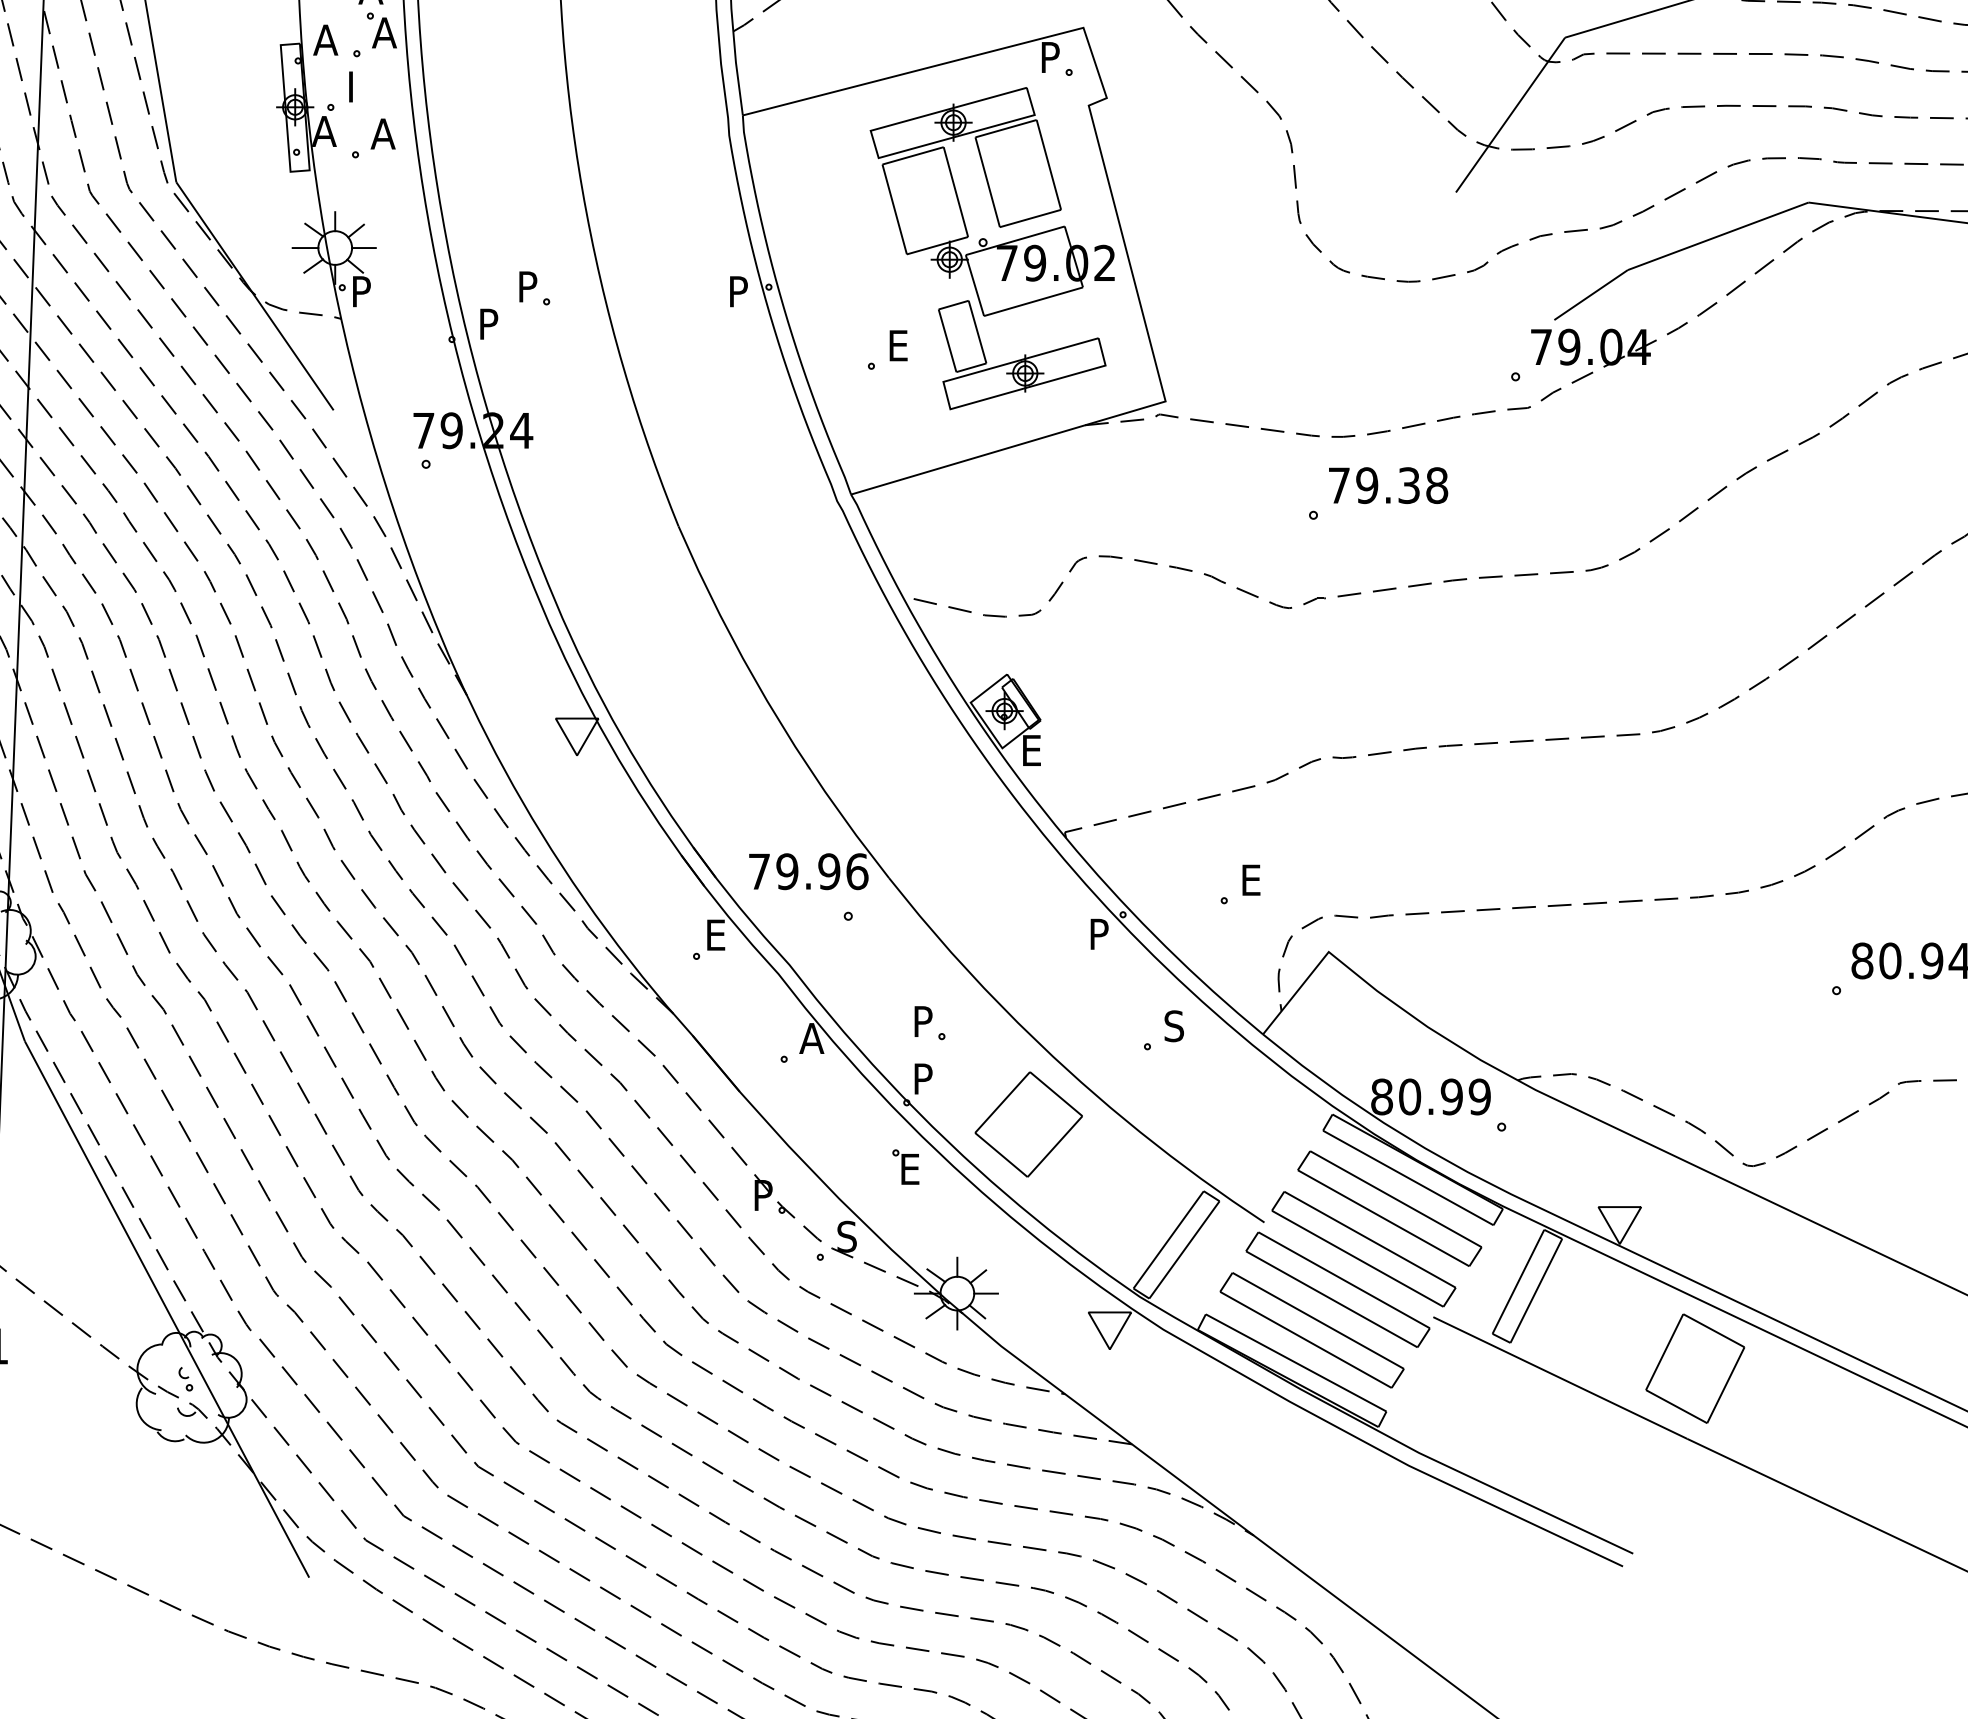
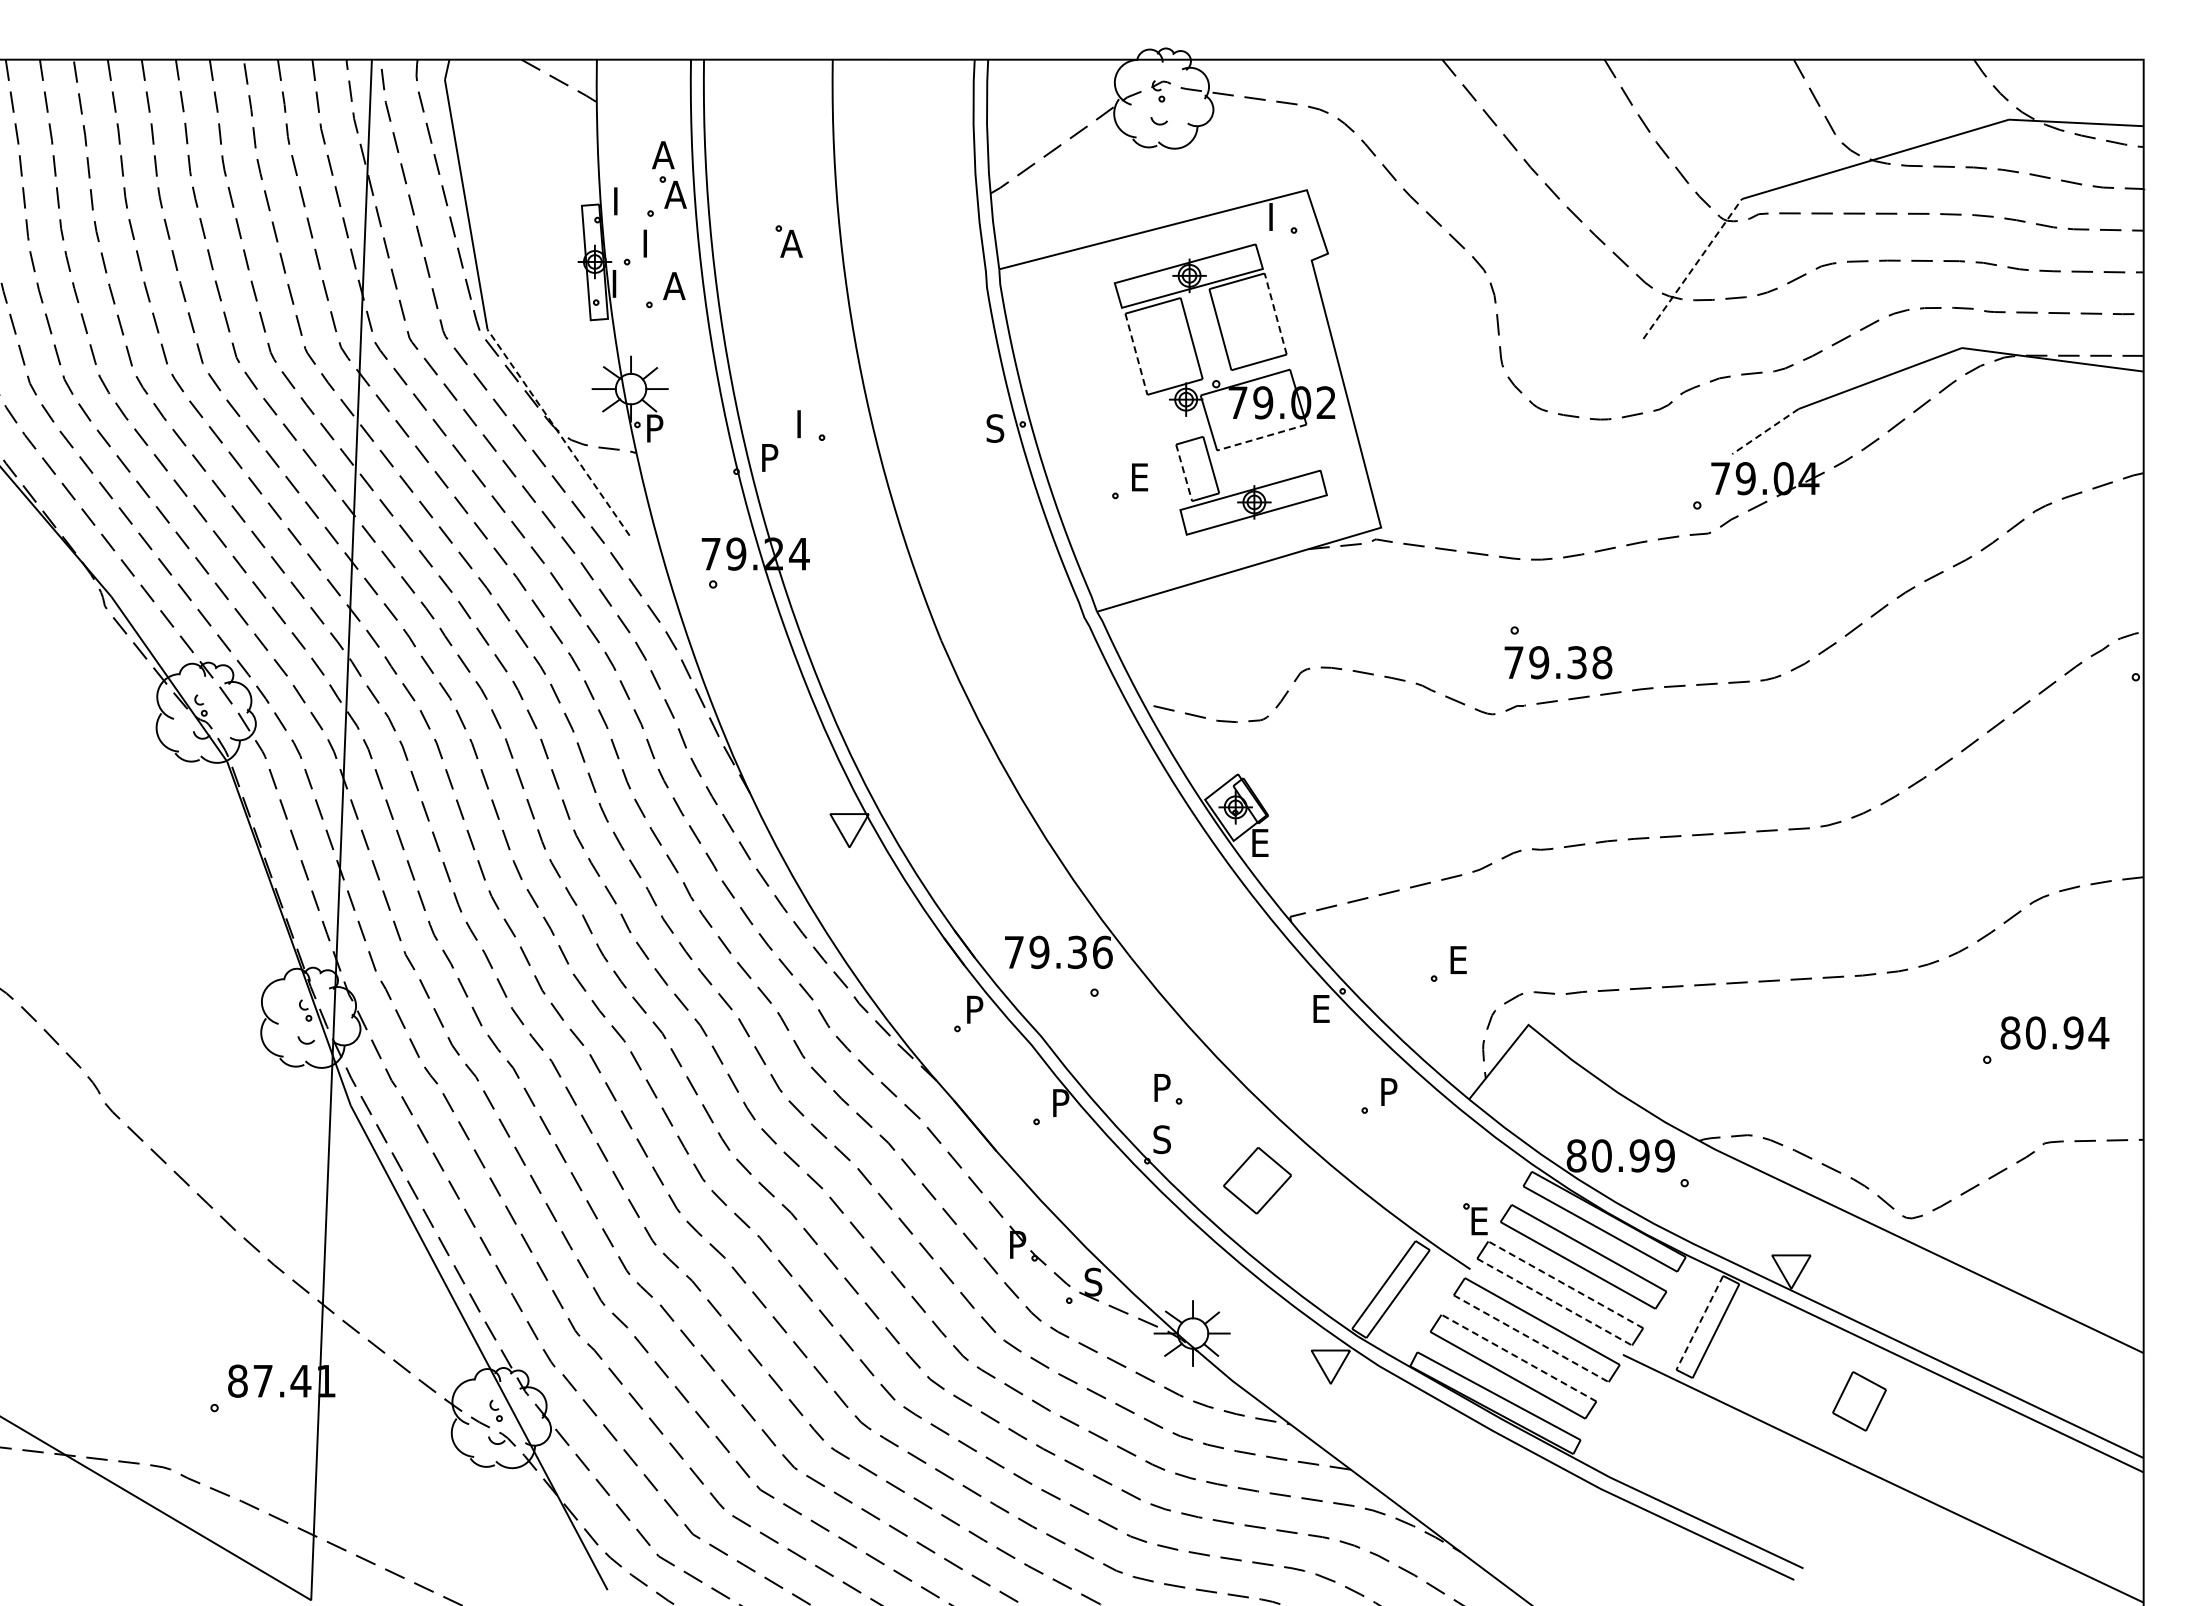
text: (325, 40) -> (622, 201), A -> I
text: (1051, 51) -> (1278, 211), P -> I
part: (509, 84) -> (788, 241), added
line: (1510, 115) -> (1692, 269), solid -> dashed
text: (324, 131) -> (621, 283), A -> I
line: (1048, 164) -> (1275, 313), solid -> dashed
line: (894, 209) -> (1136, 354), solid -> dashed
text: (529, 280) -> (806, 418), P -> I
text: (738, 291) -> (995, 428), P -> S
line: (1591, 294) -> (1765, 431), solid -> dashed
line: (254, 296) -> (558, 432), solid -> dashed
line: (1033, 301) -> (1261, 437), solid -> dashed
line: (947, 341) -> (1184, 473), solid -> dashed
text: (1388, 485) -> (1558, 662), moved
text: (829, 870) -> (1077, 951), 79.96 -> 79.36
text: (1101, 933) -> (1323, 1008), P -> E
text: (717, 934) -> (976, 1009), E -> P
text: (1173, 1025) -> (1388, 1091), S -> P
text: (811, 1037) -> (1061, 1102), A -> P
text: (922, 1078) -> (1161, 1139), P -> S
part: (1028, 1124) -> (1257, 1180), size x0.7
part: (905, 1167) -> (1475, 1219), moved
line: (1369, 1239) -> (1565, 1284), solid -> dashed
line: (1357, 1259) -> (1554, 1302), solid -> dashed
line: (1518, 1282) -> (1699, 1323), solid -> dashed
line: (1332, 1299) -> (1531, 1338), solid -> dashed
line: (1318, 1321) -> (1519, 1358), solid -> dashed
part: (1695, 1368) -> (1859, 1401), size x0.6

